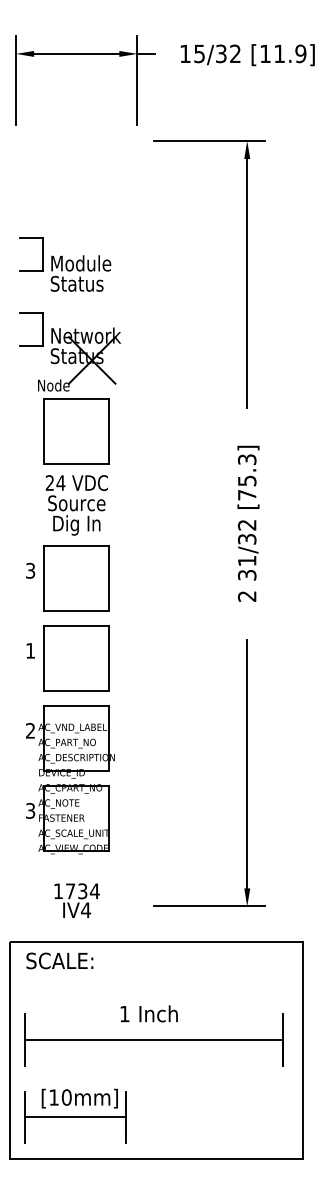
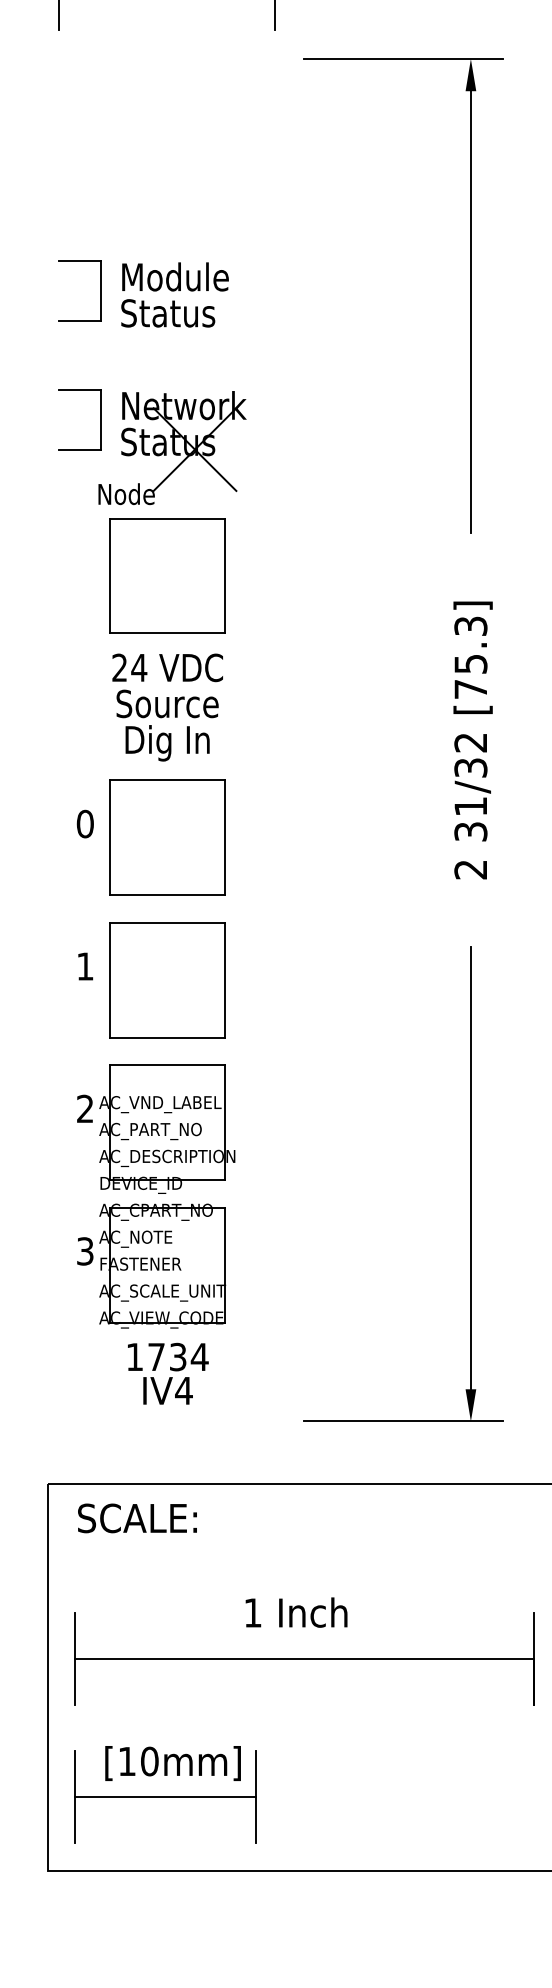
part: (42, 254) -> (99, 291), moved
part: (42, 329) -> (99, 419), moved
text: (30, 570) -> (85, 823), 3 -> 0
text: (76, 900) -> (167, 1373), moved

